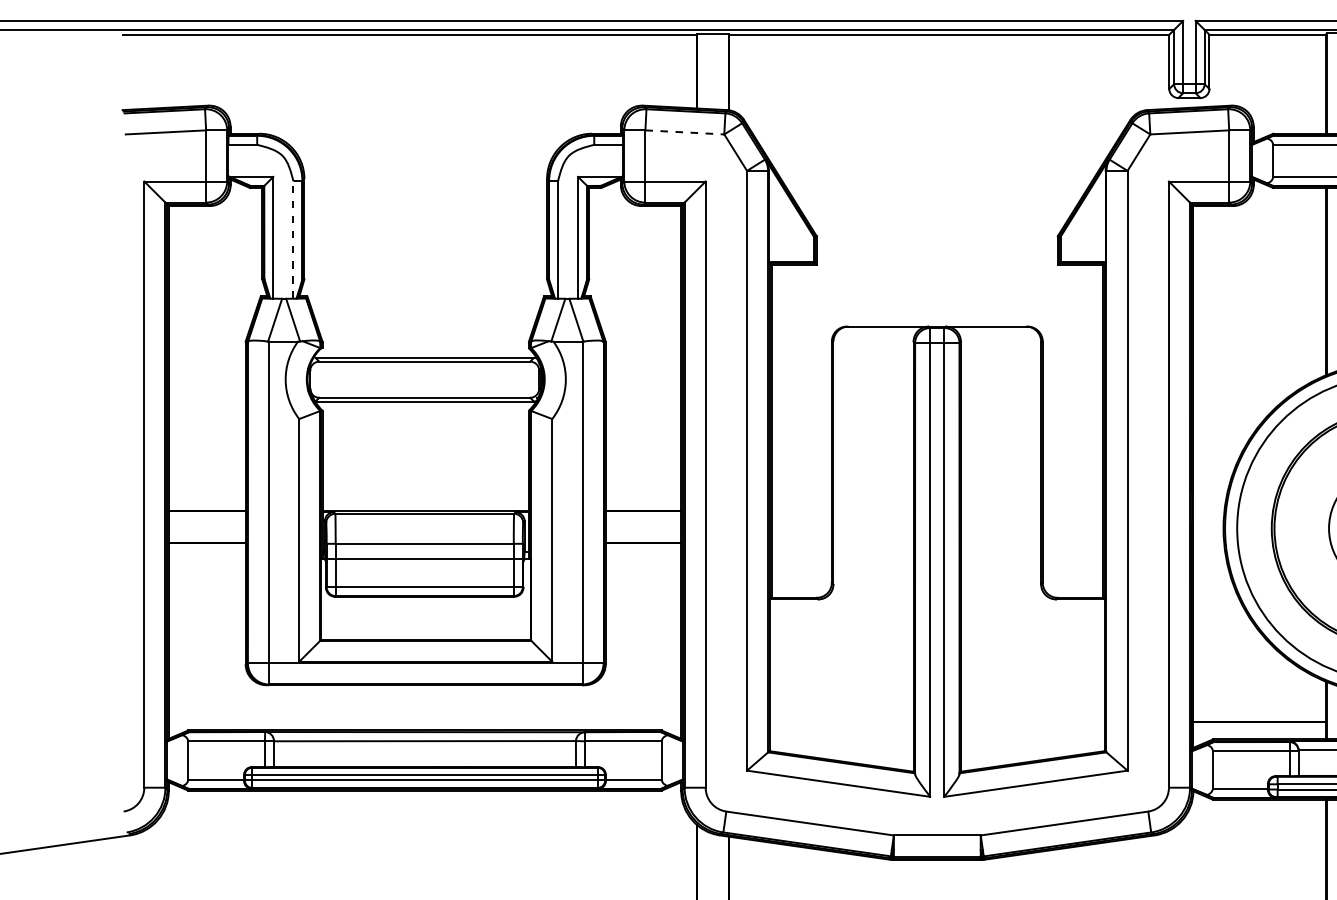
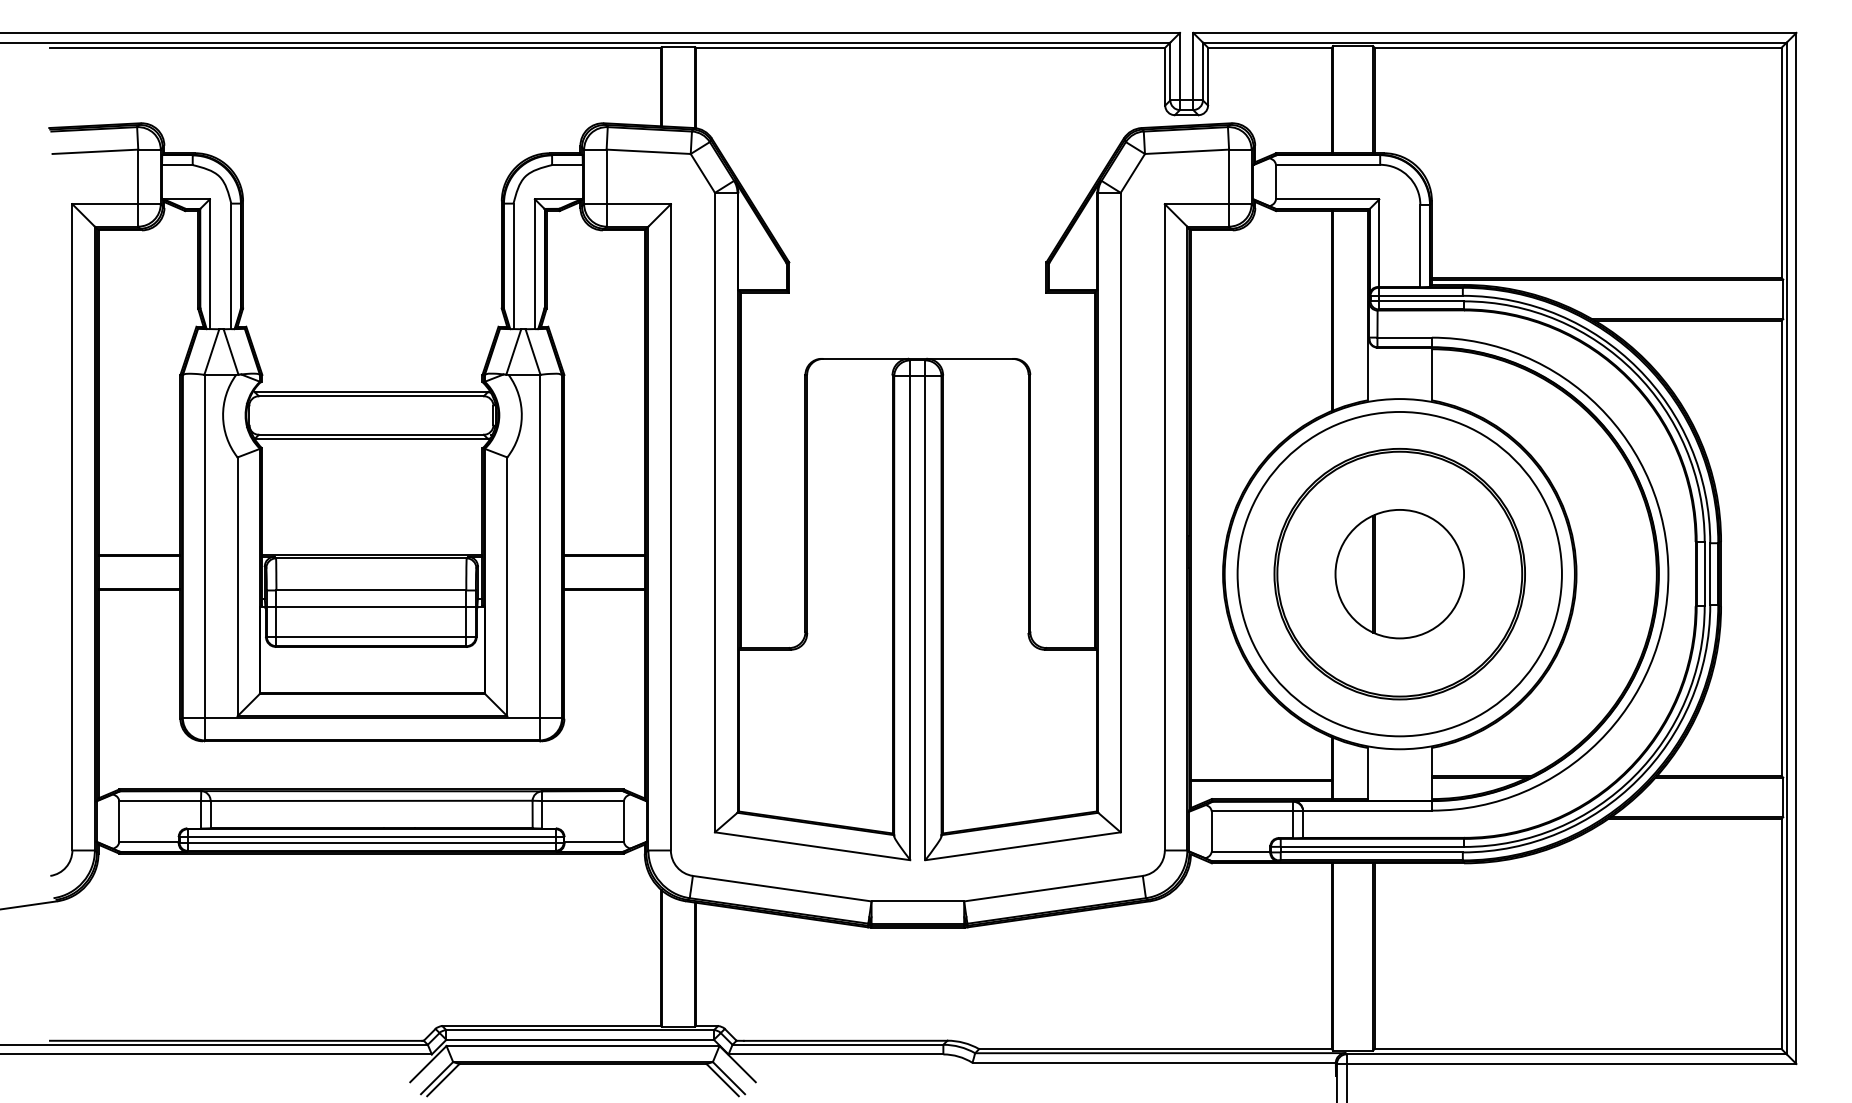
line: (685, 132) -> (649, 151), dashed -> solid
line: (293, 239) -> (231, 266), dashed -> solid

